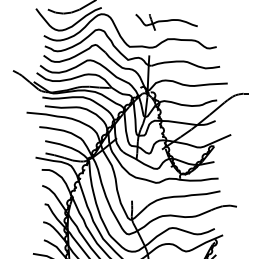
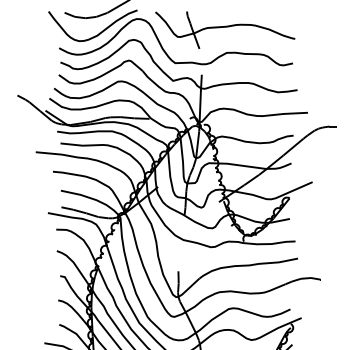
part: (166, 21) -> (225, 29), size x1.67

